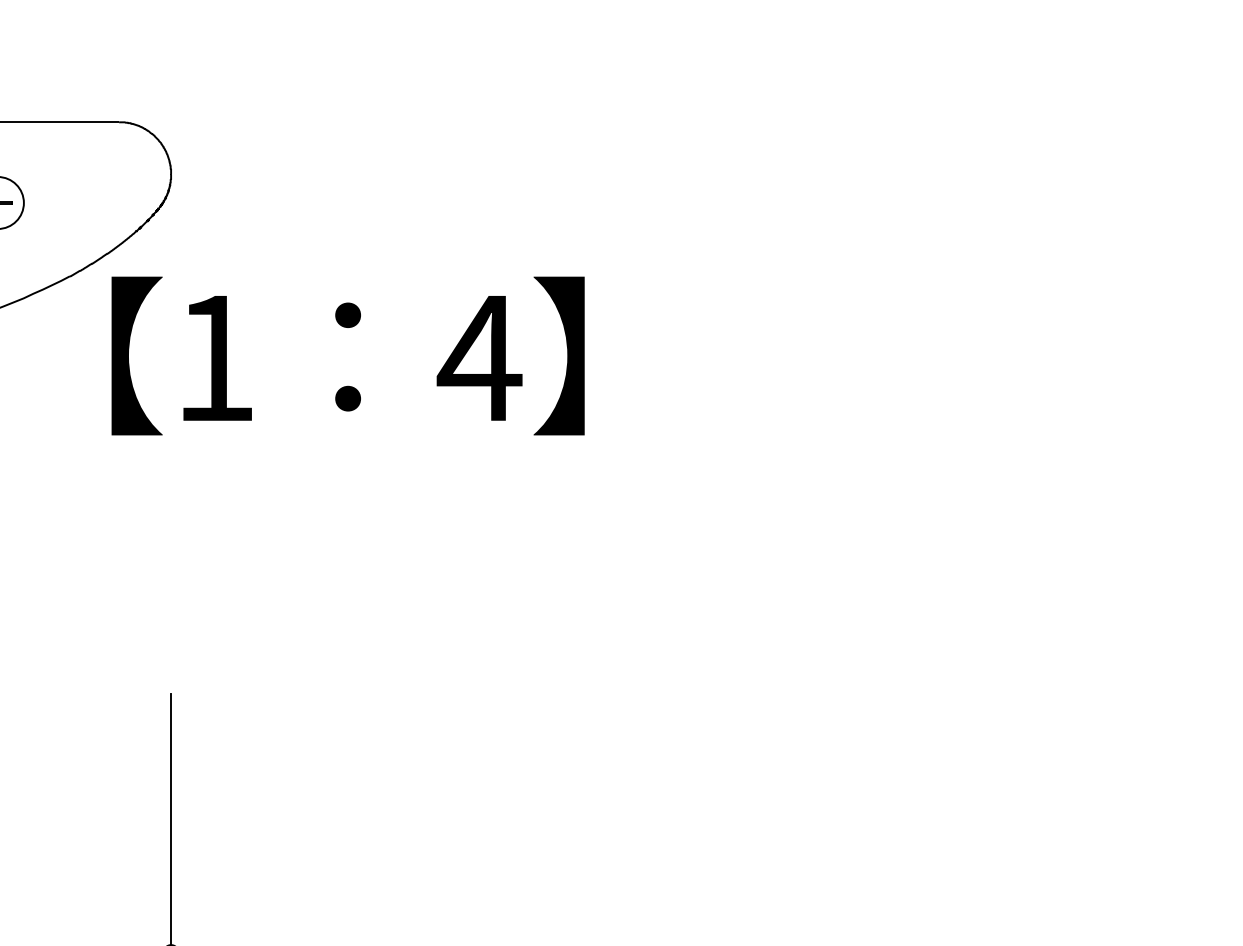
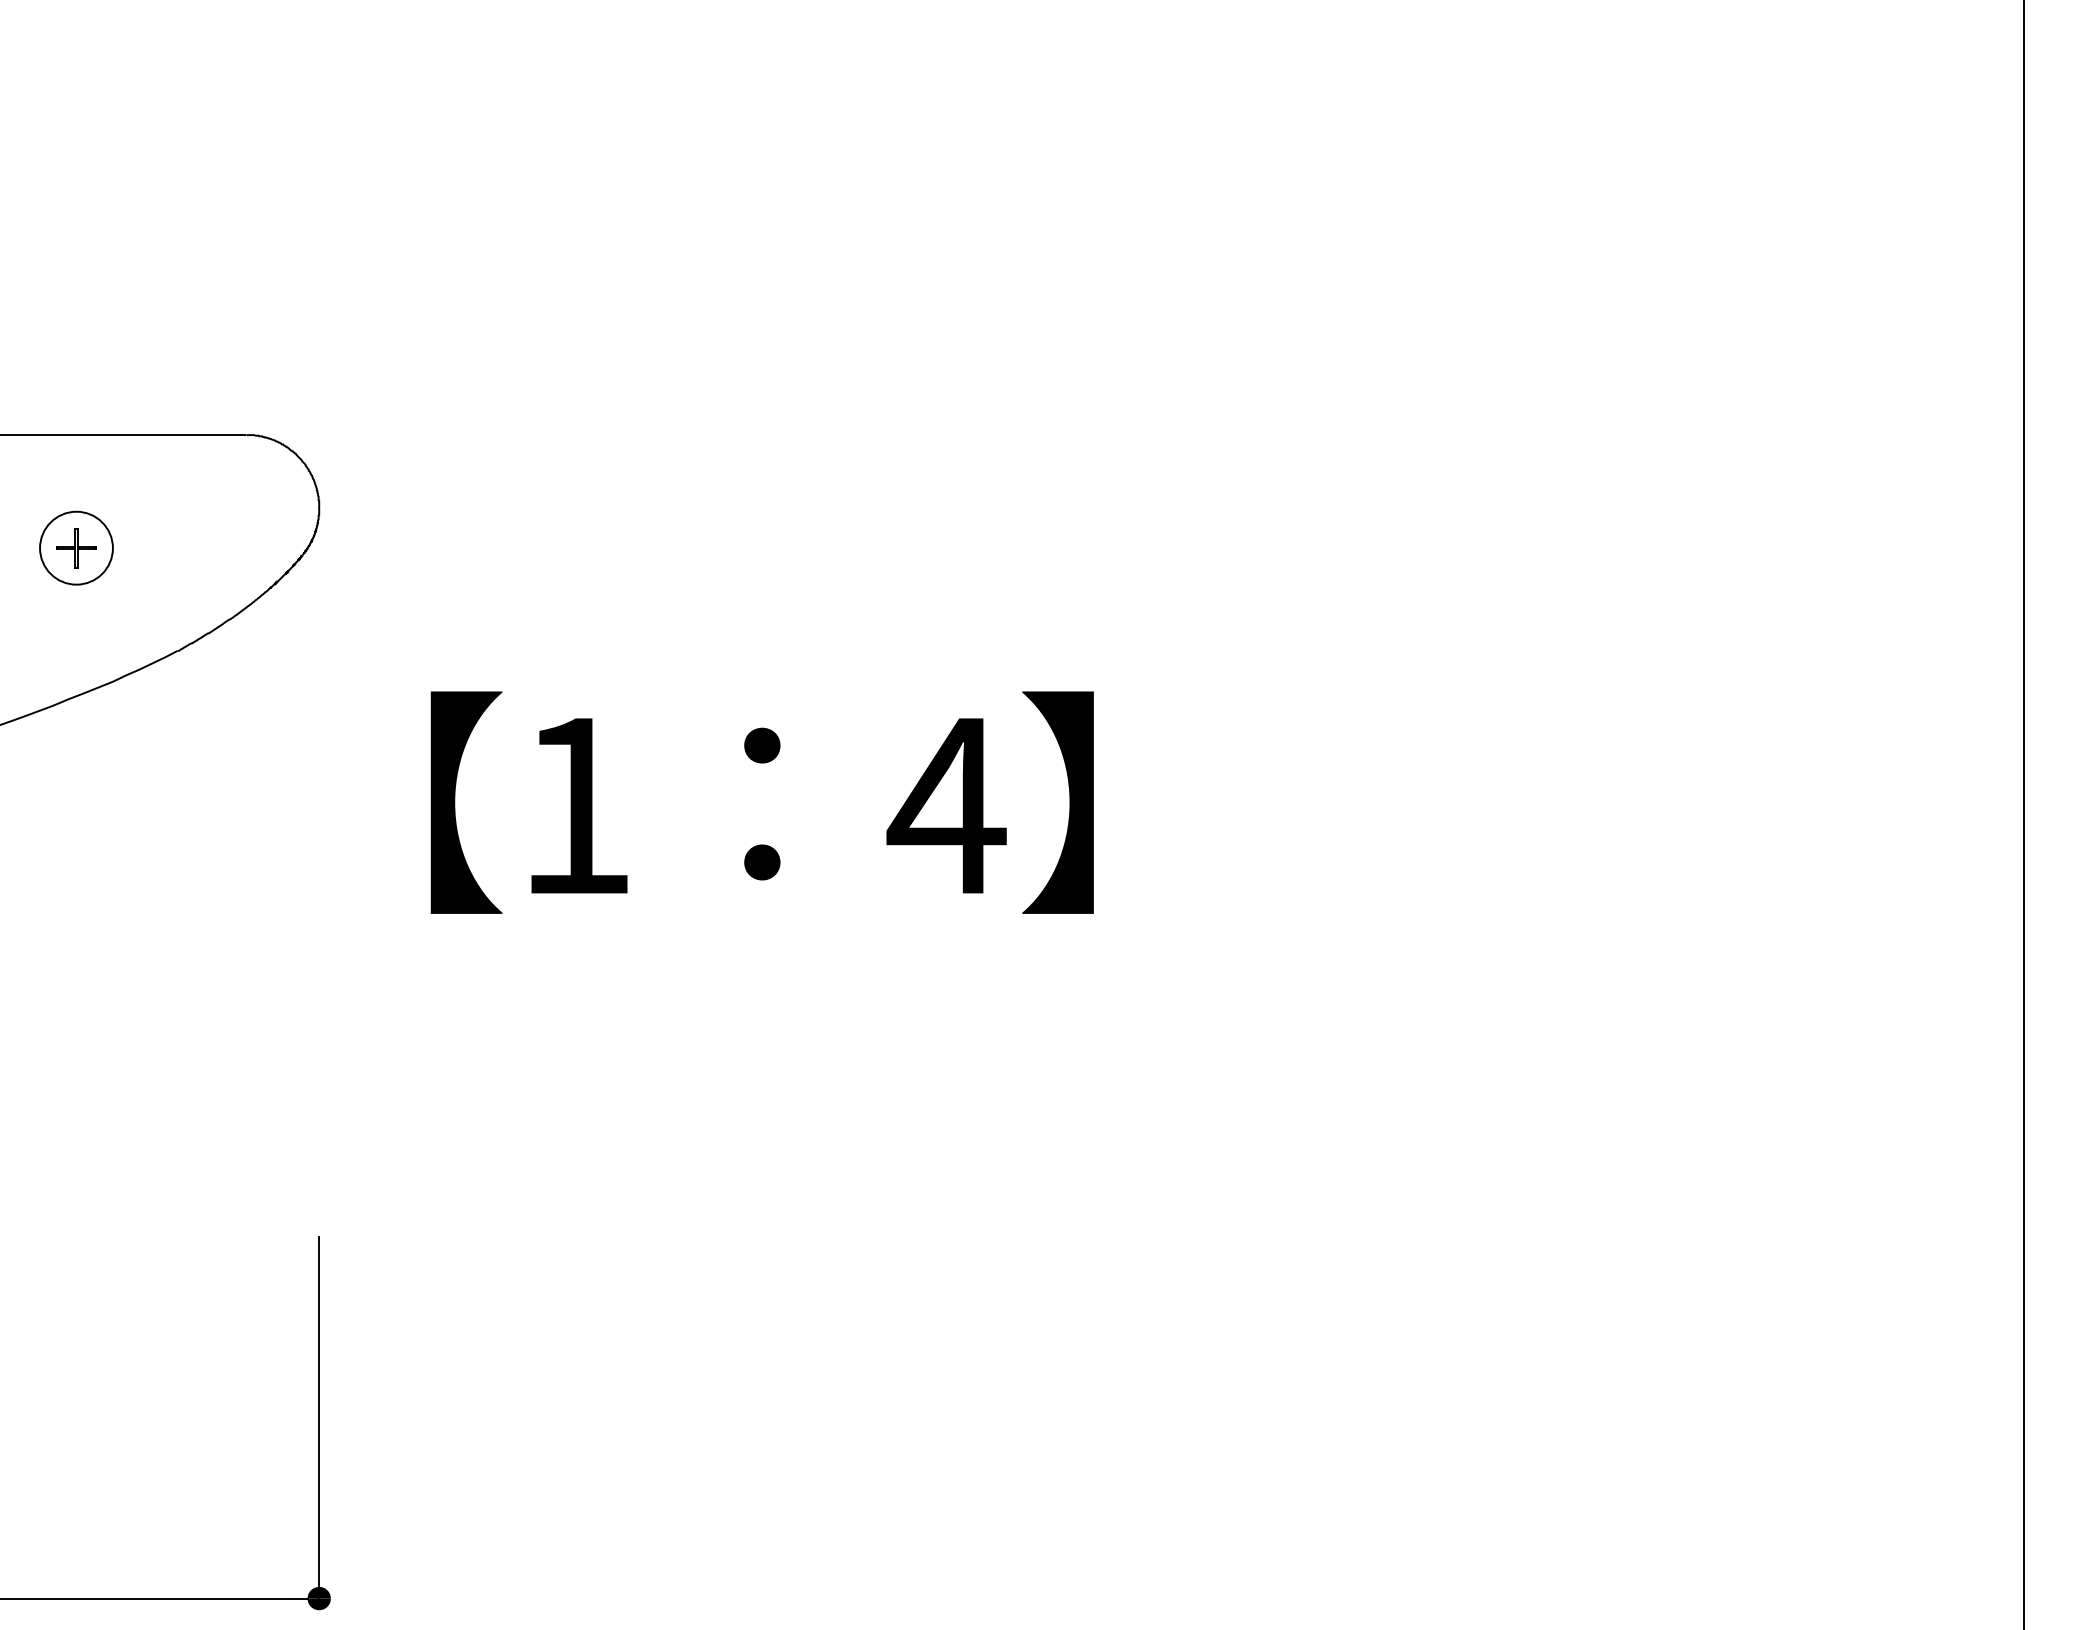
text: (347, 355) -> (761, 802), moved

